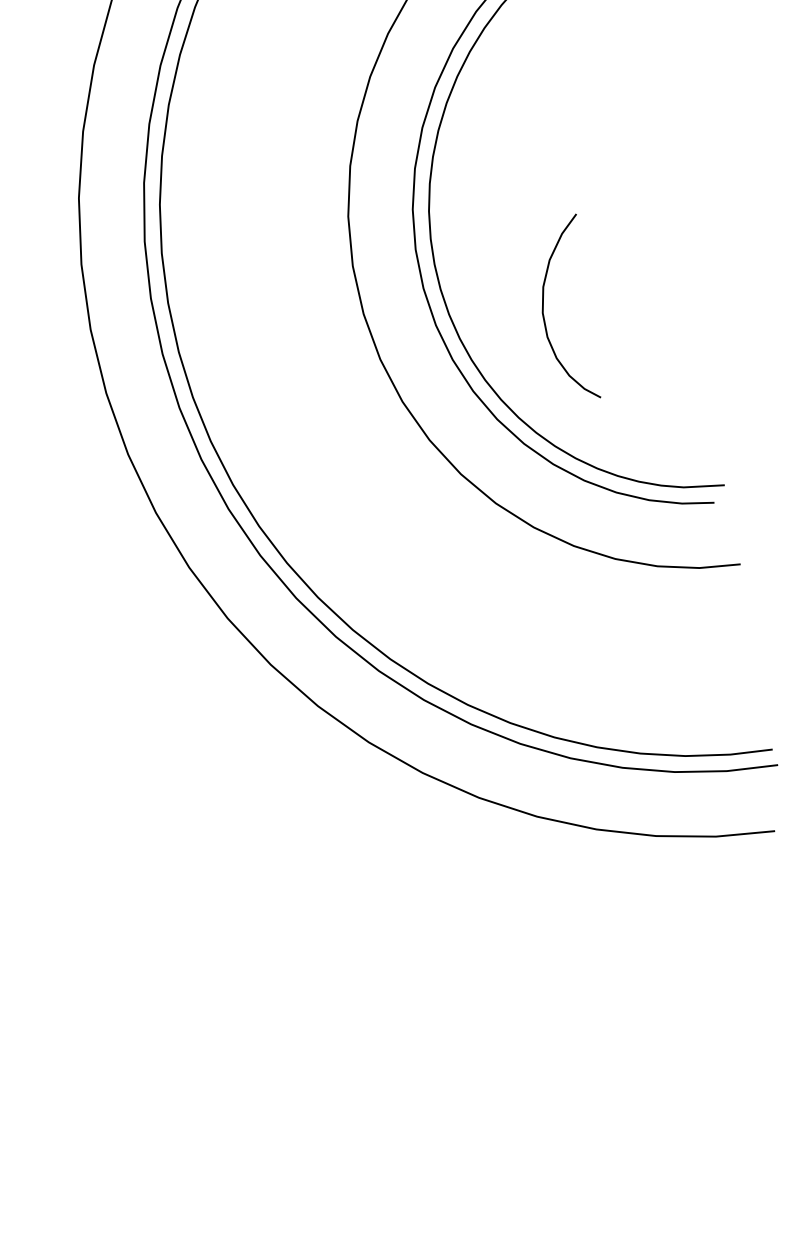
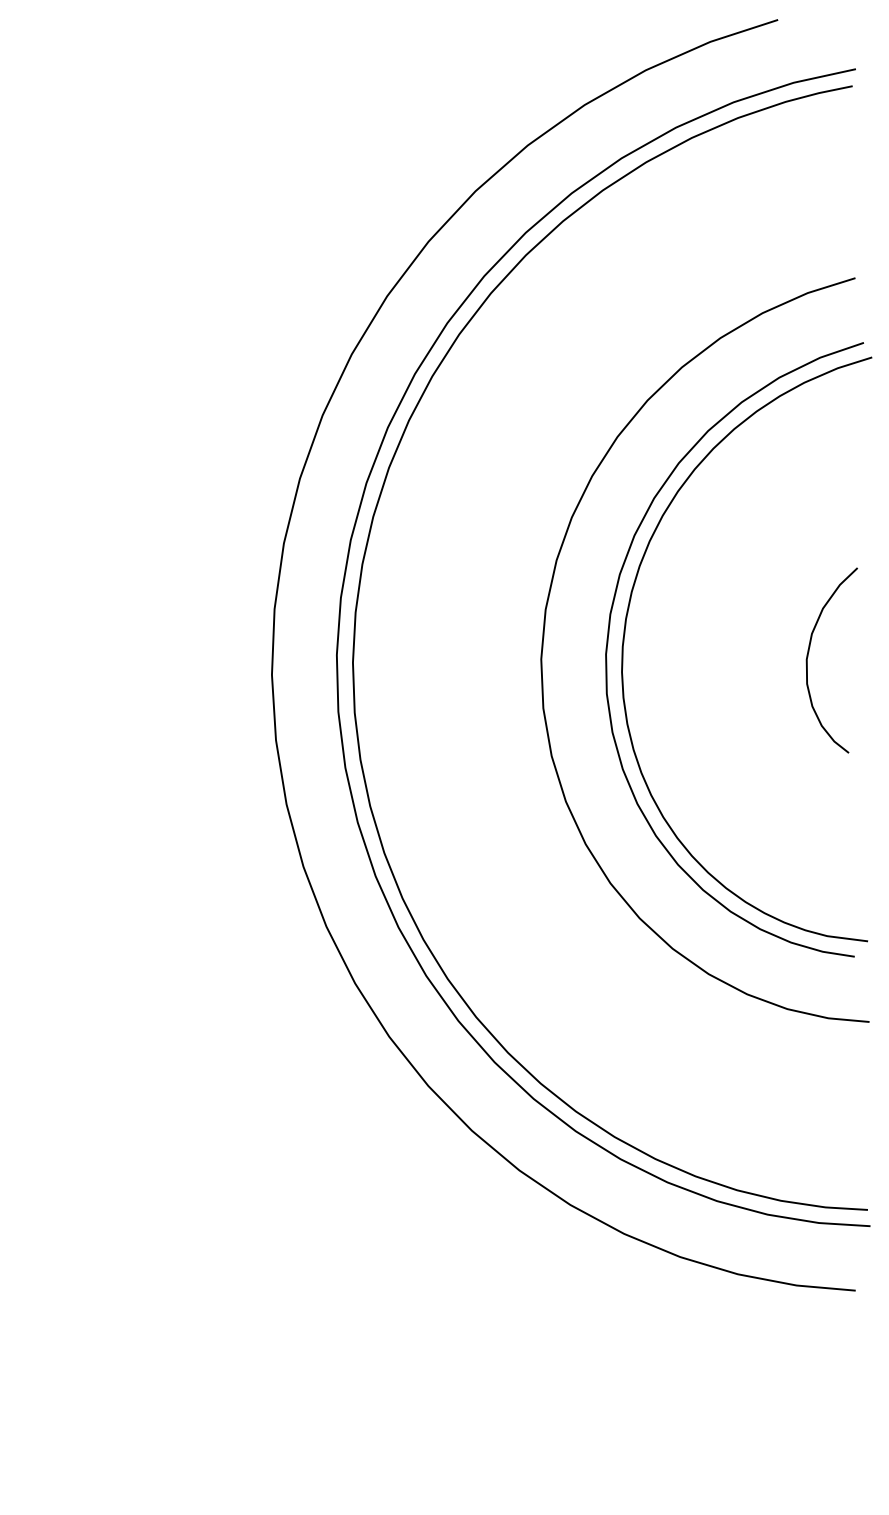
curve: (544, 310) -> (808, 657), moved

